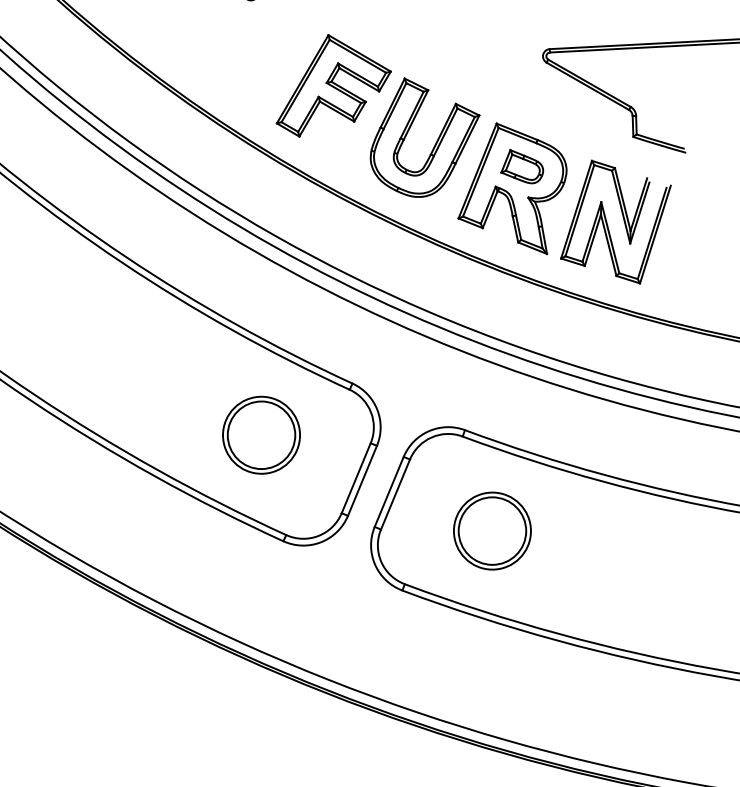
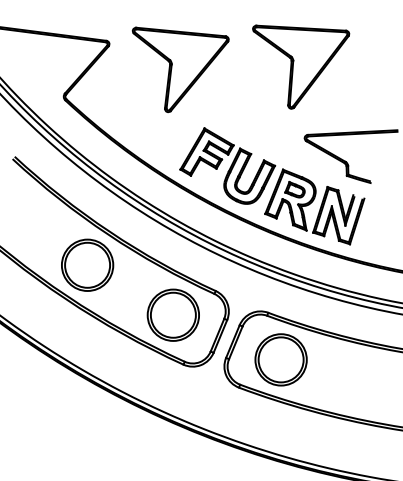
part: (77, 326) -> (87, 264), added
part: (259, 433) -> (172, 314), size x1.43
part: (491, 530) -> (280, 359), size x1.43

